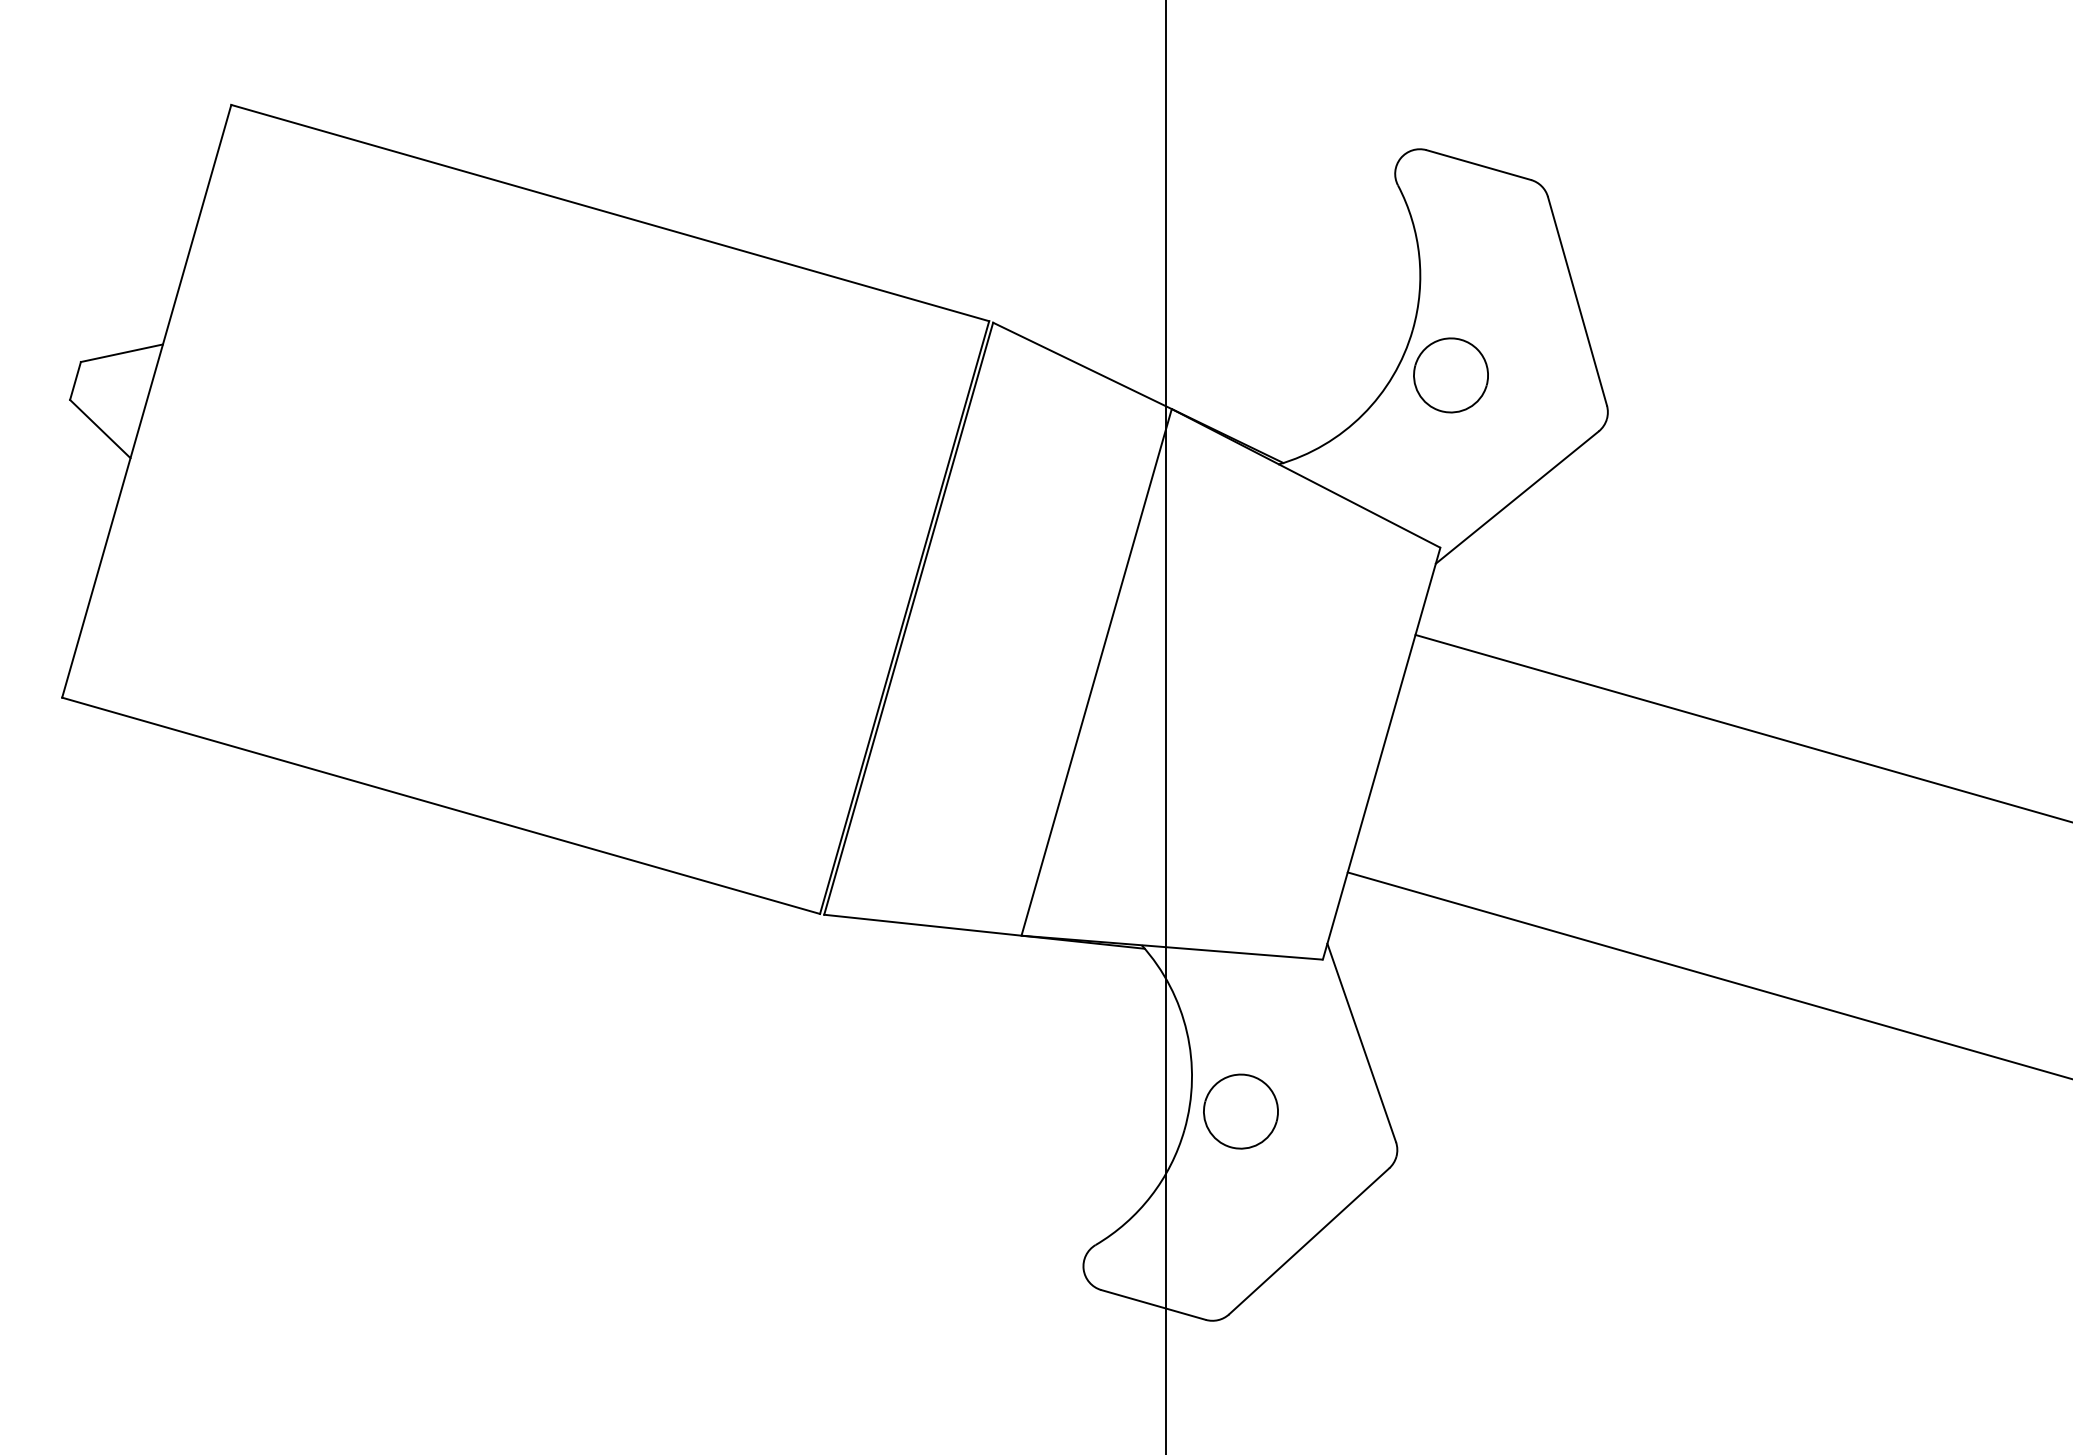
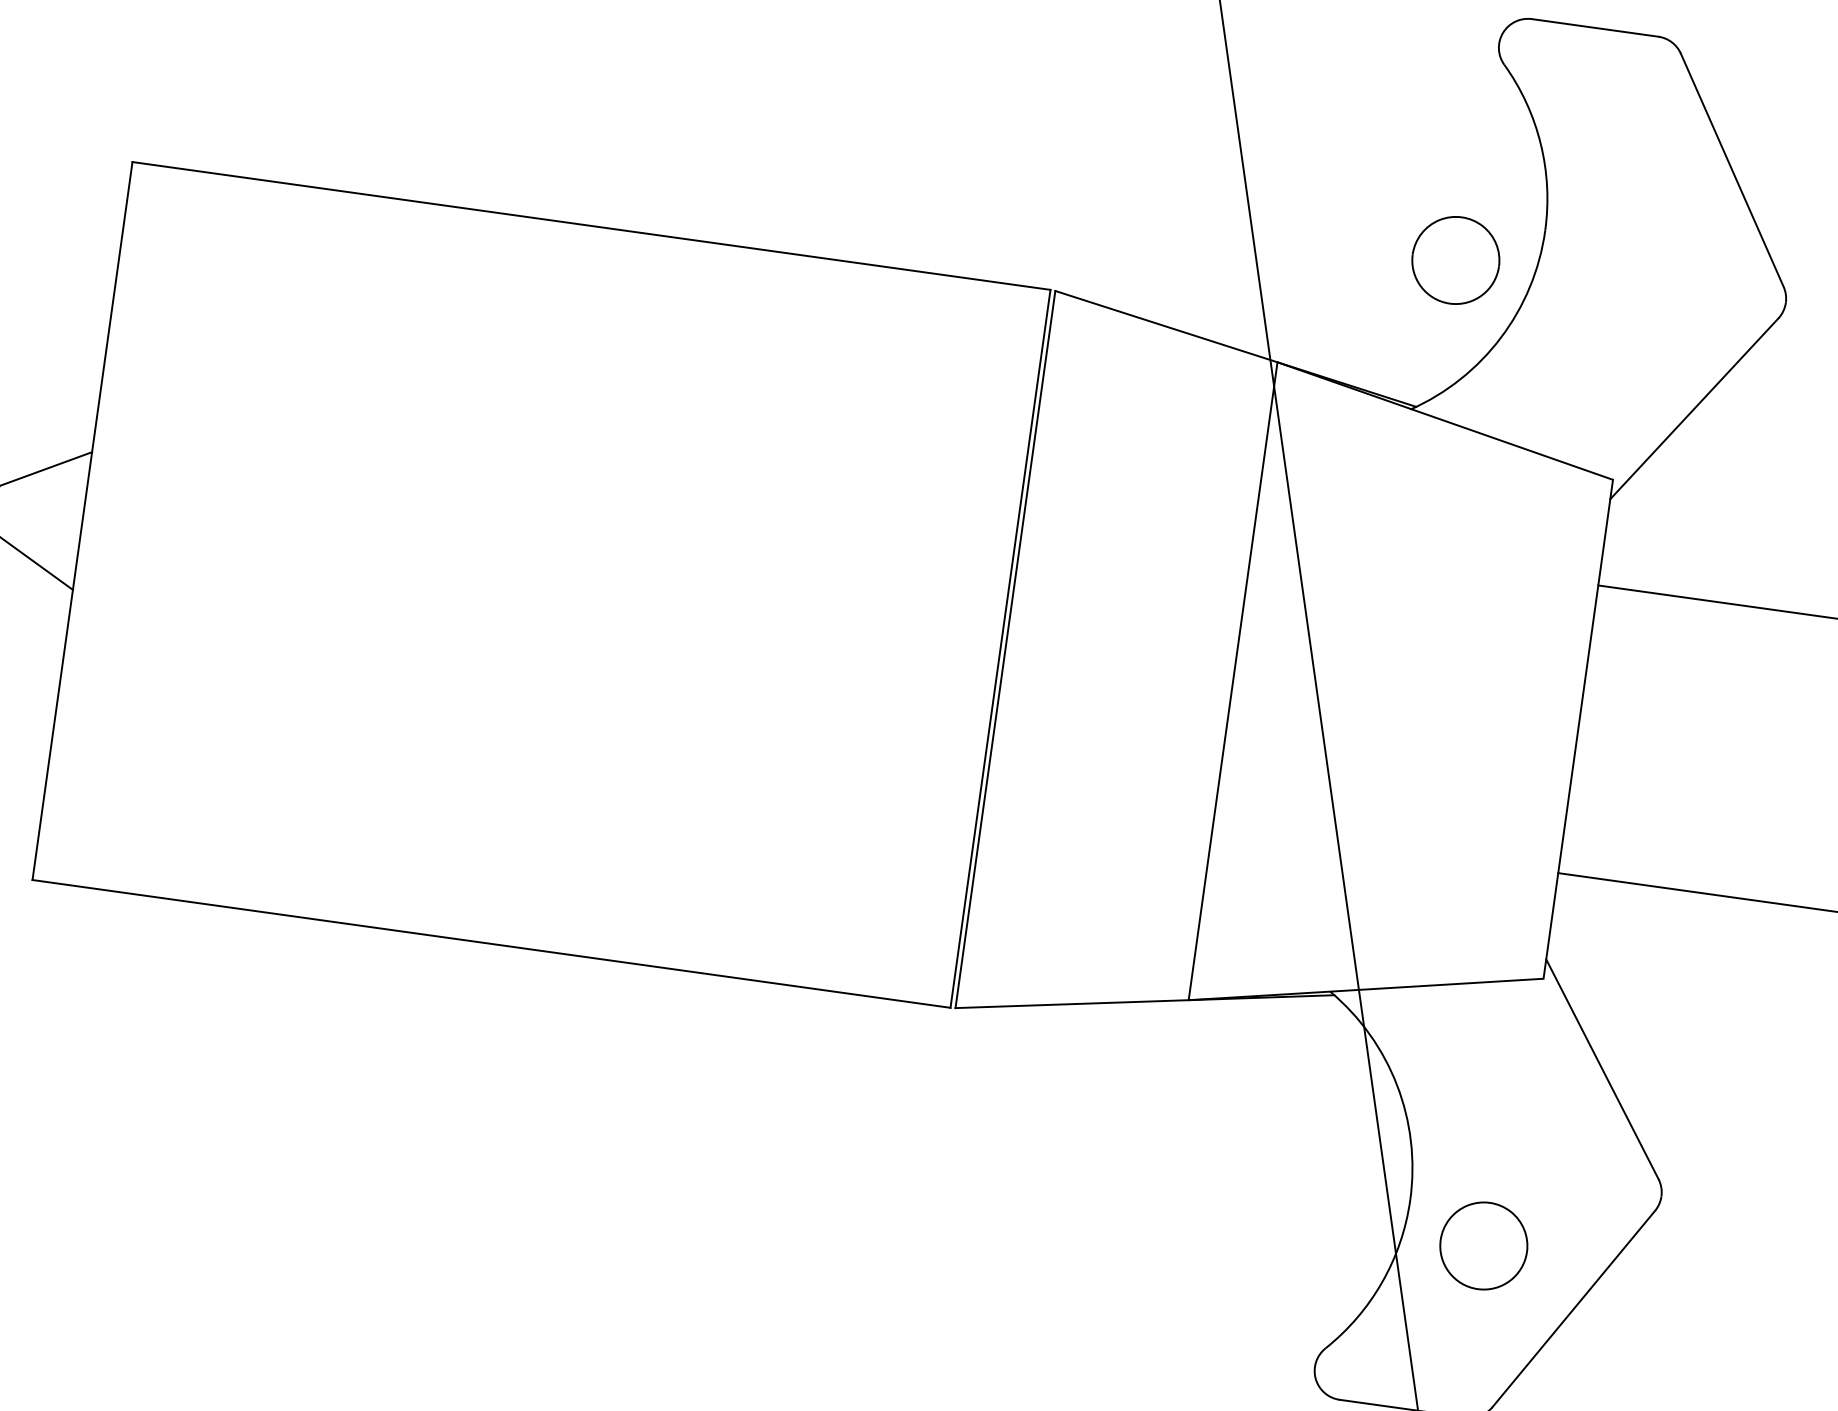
part: (1450, 375) -> (1455, 260), moved
part: (1240, 1111) -> (1483, 1245), moved

